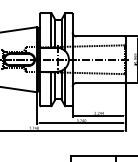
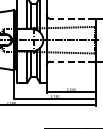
line: (100, 36) -> (72, 18), solid -> dashed
line: (100, 83) -> (72, 62), solid -> dashed

